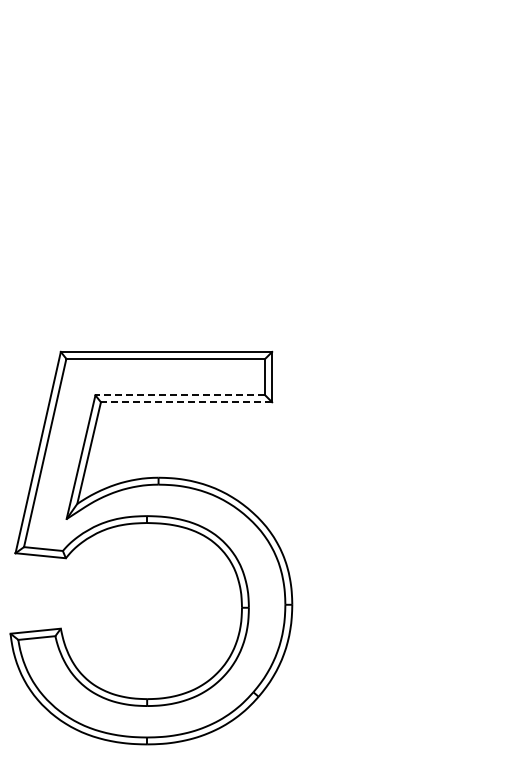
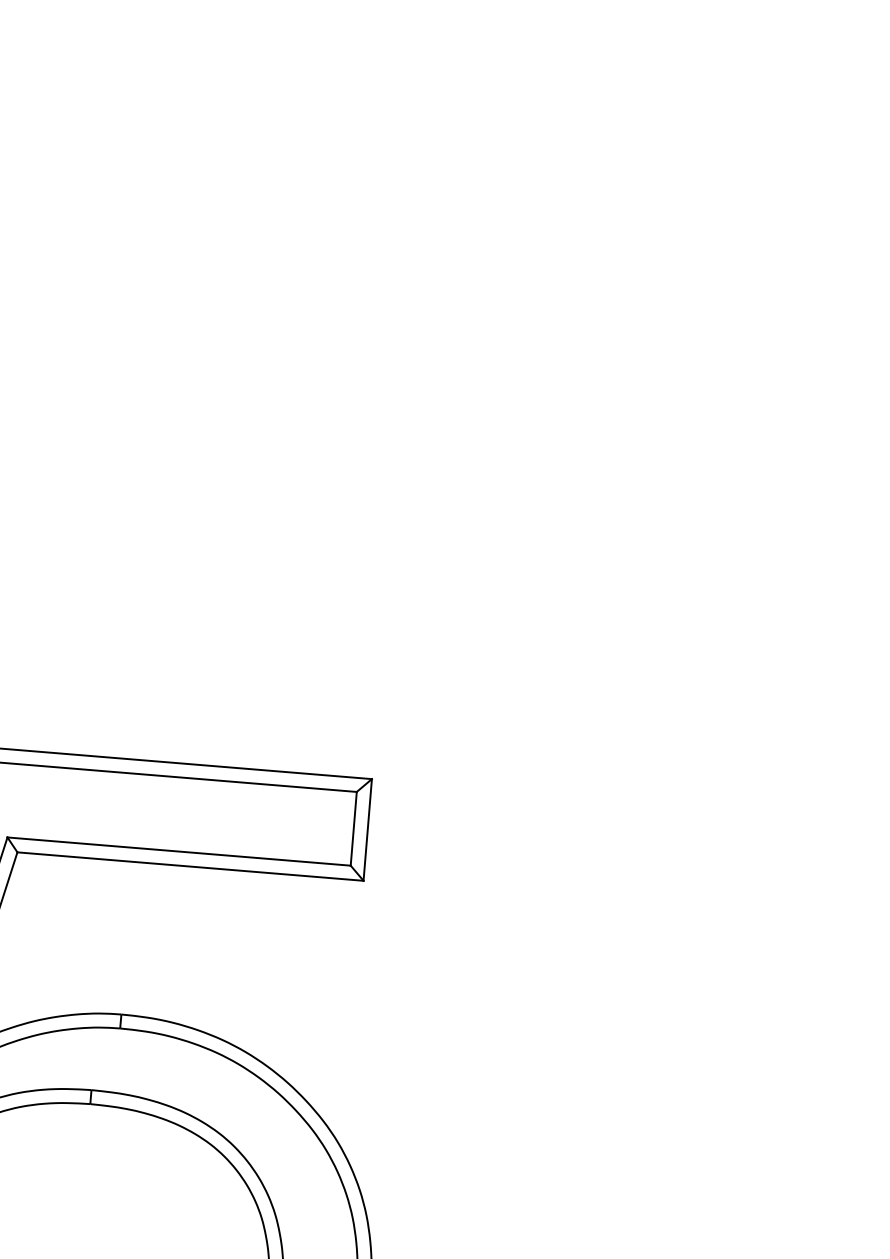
line: (180, 395) -> (179, 851), dashed -> solid
line: (186, 402) -> (190, 867), dashed -> solid

